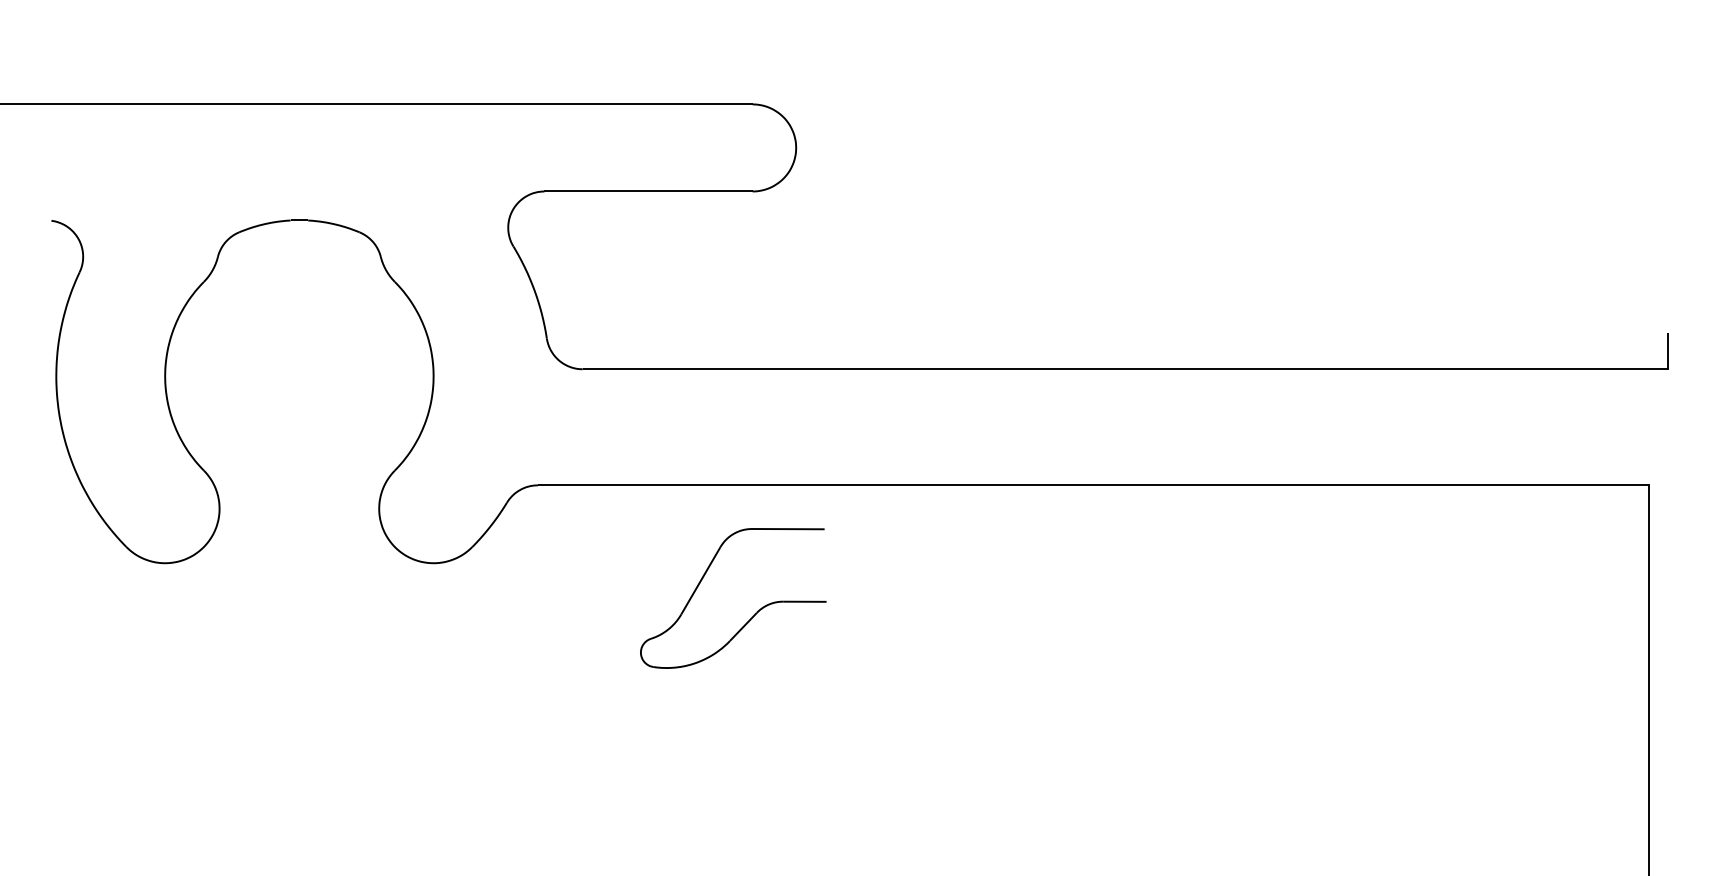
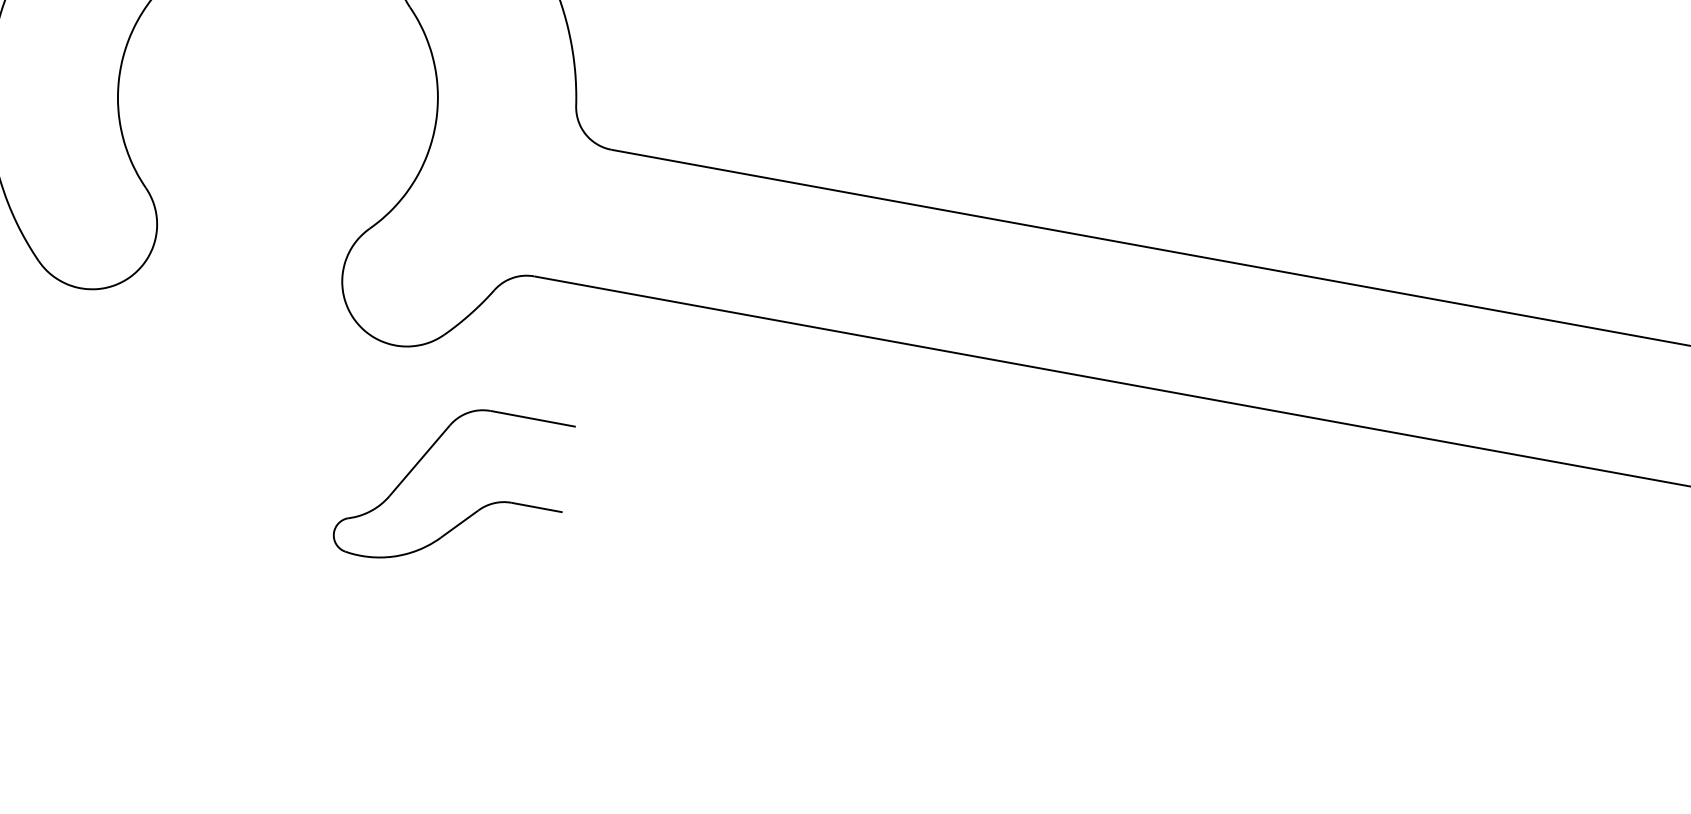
part: (755, 612) -> (476, 509), moved

